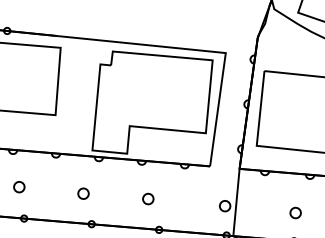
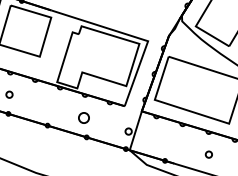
part: (83, 193) -> (46, 106), removed
part: (148, 198) -> (84, 117), size x1.6
part: (295, 213) -> (169, 144), removed

